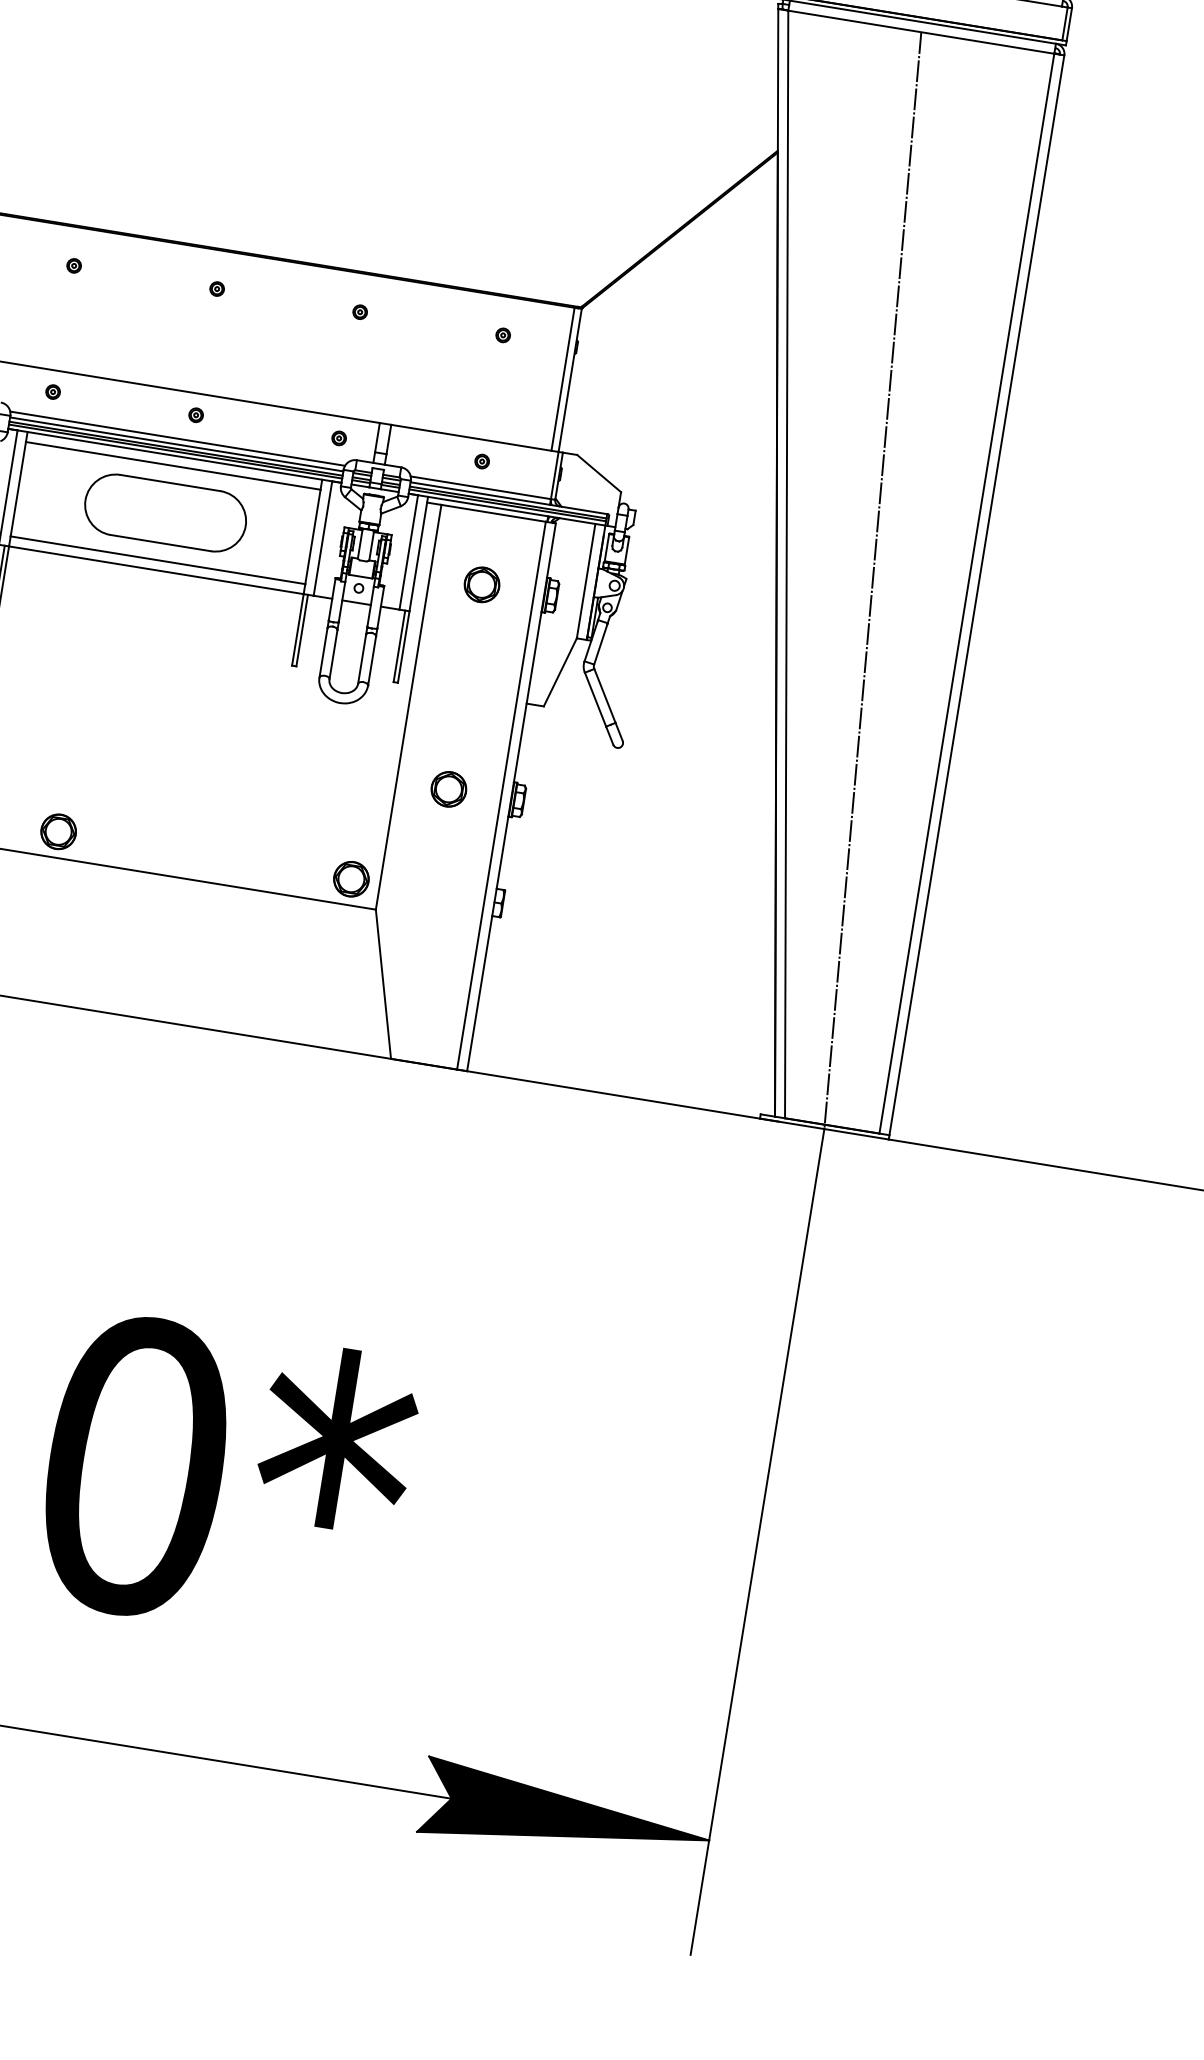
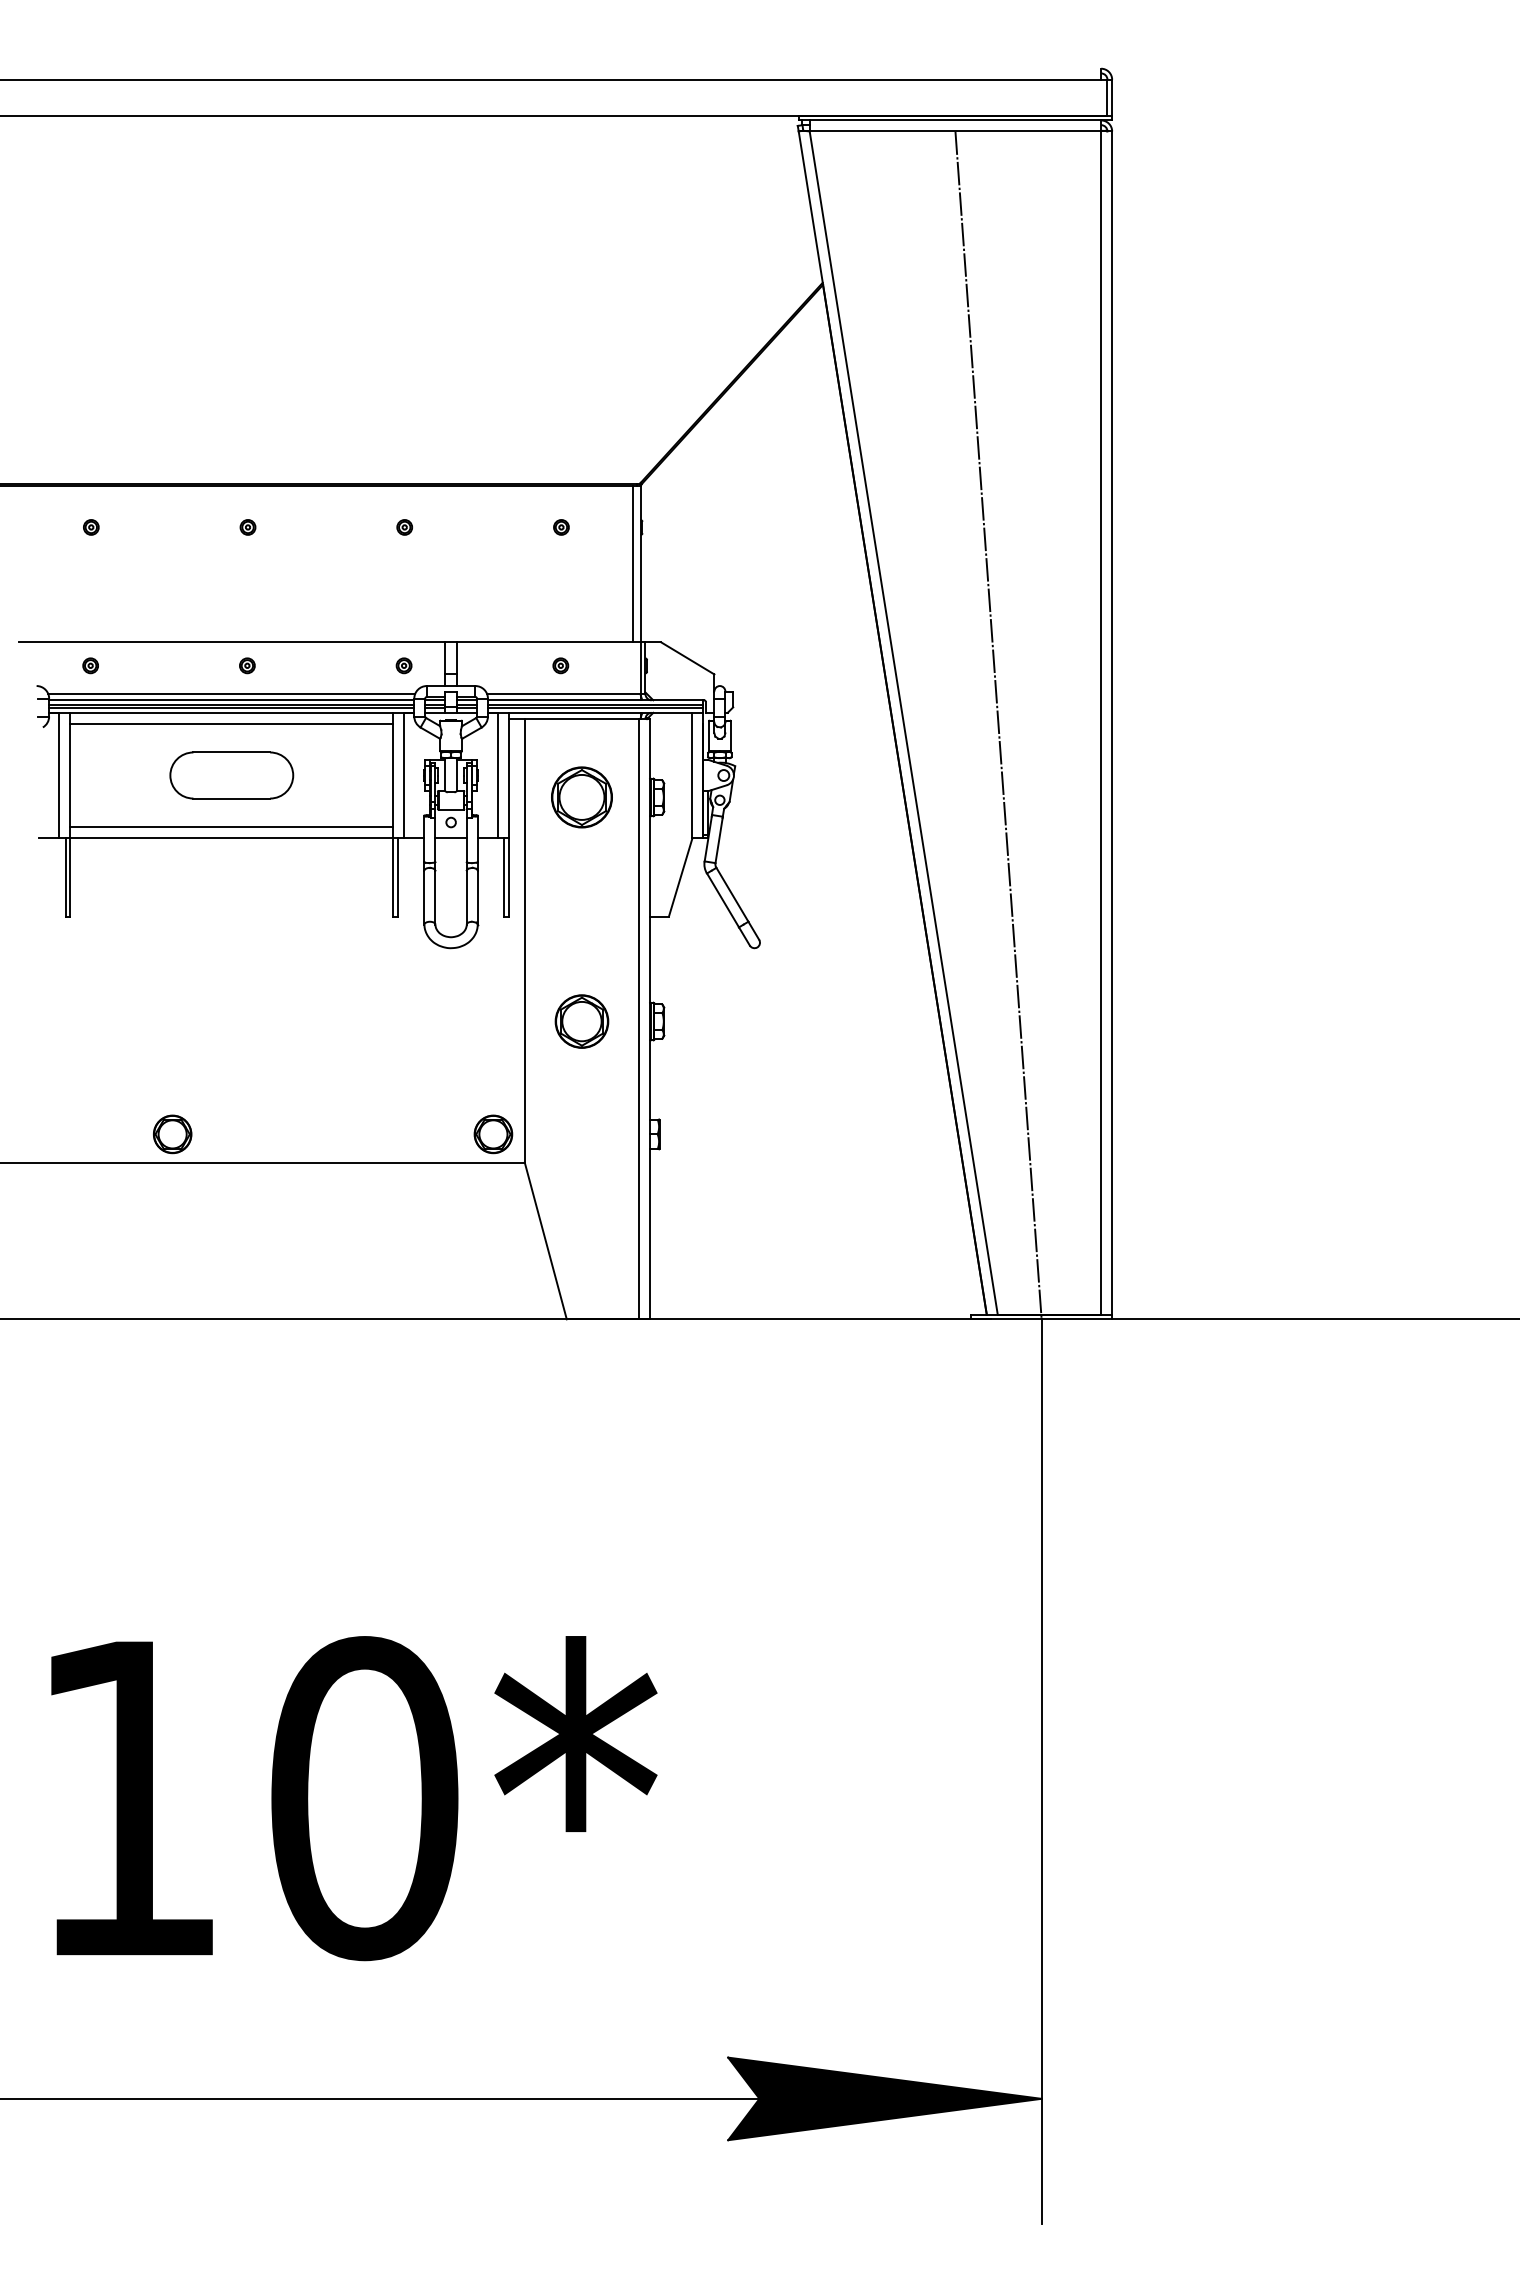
part: (165, 513) -> (231, 775), size x0.7
part: (481, 584) -> (581, 797), size x1.6
part: (448, 789) -> (581, 1021), size x1.4

